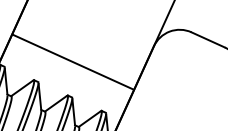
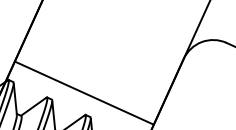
line: (73, 61) -> (84, 92), moved

